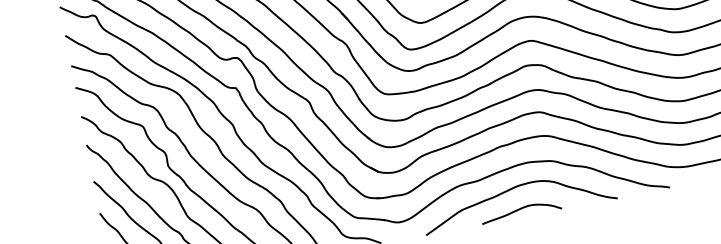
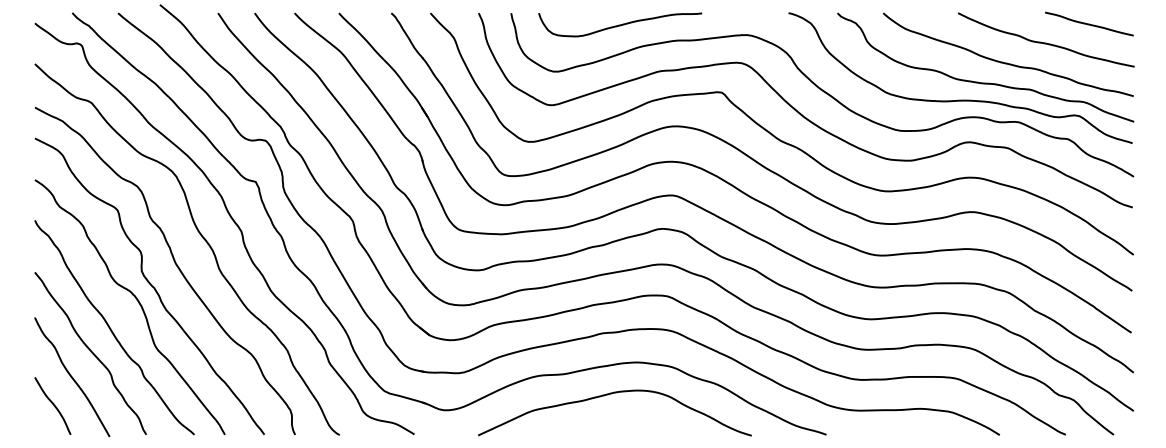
curve: (520, 209) -> (614, 425), removed

